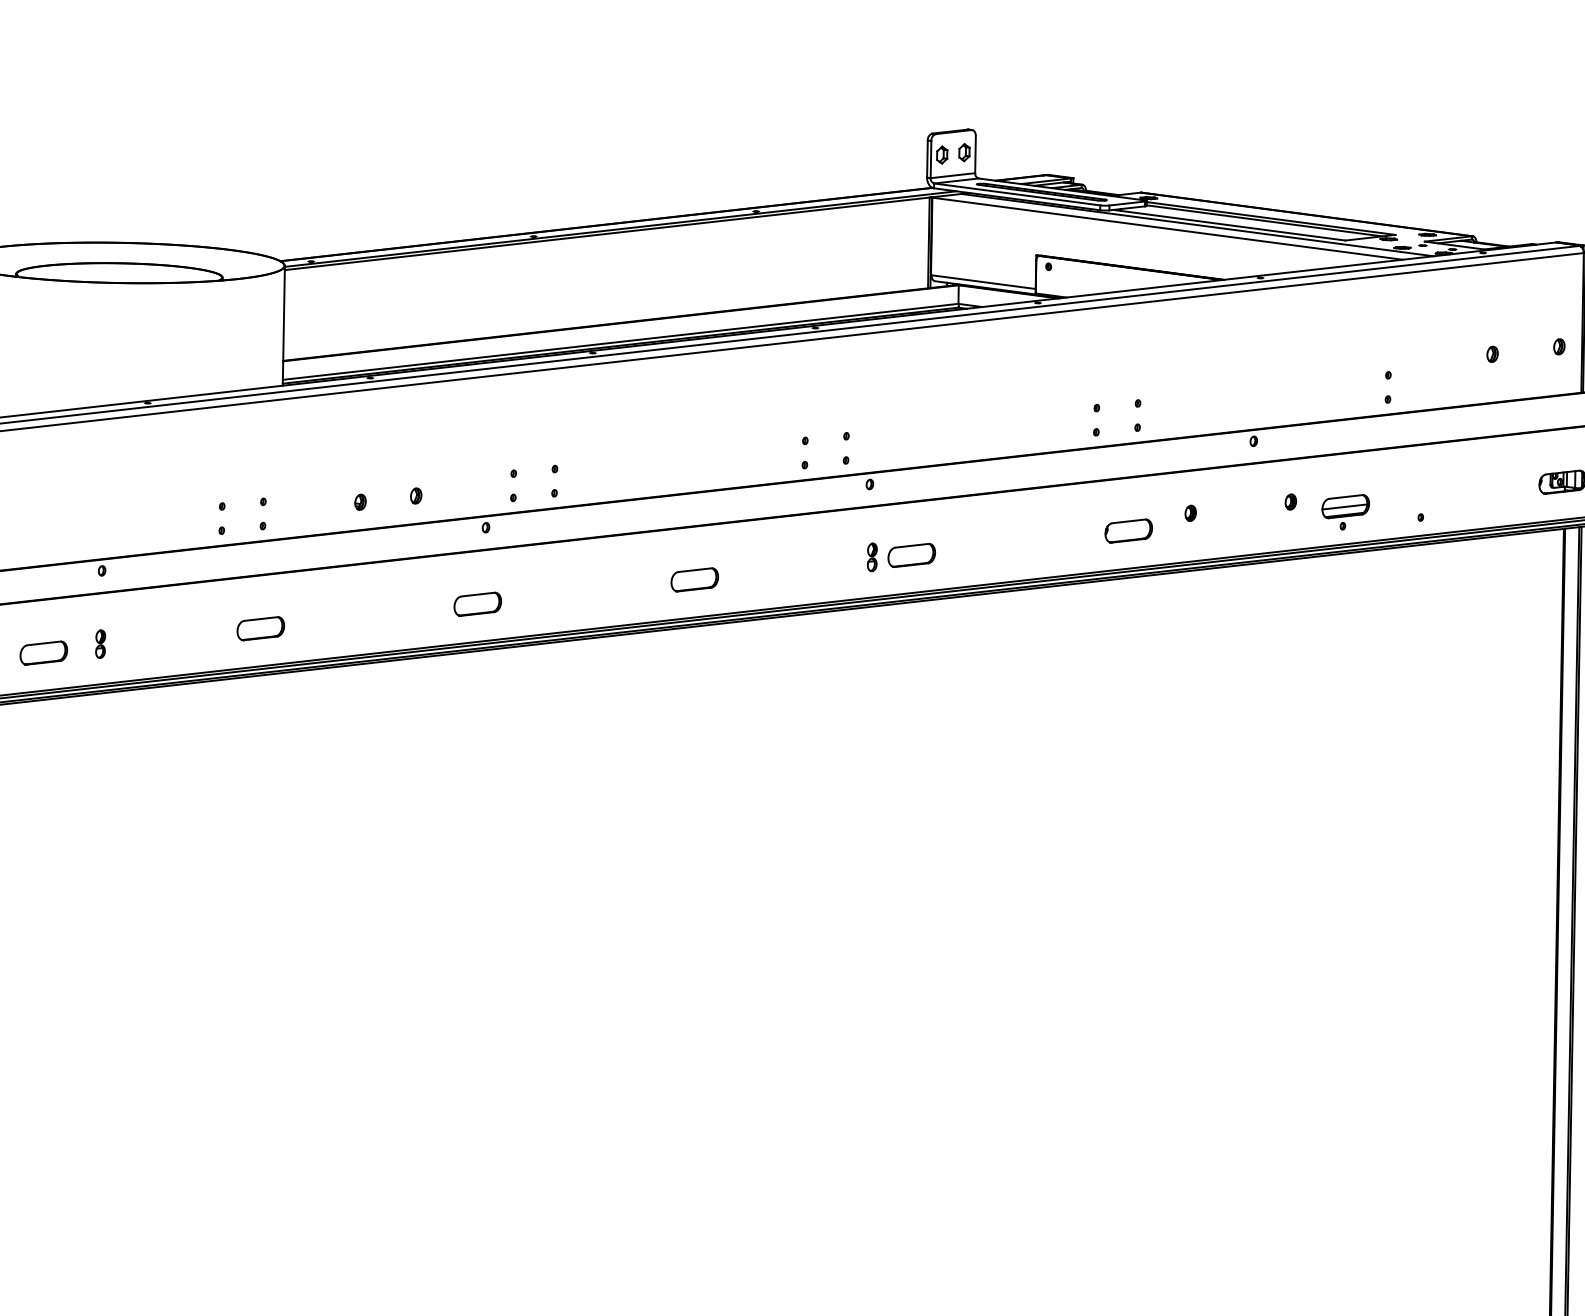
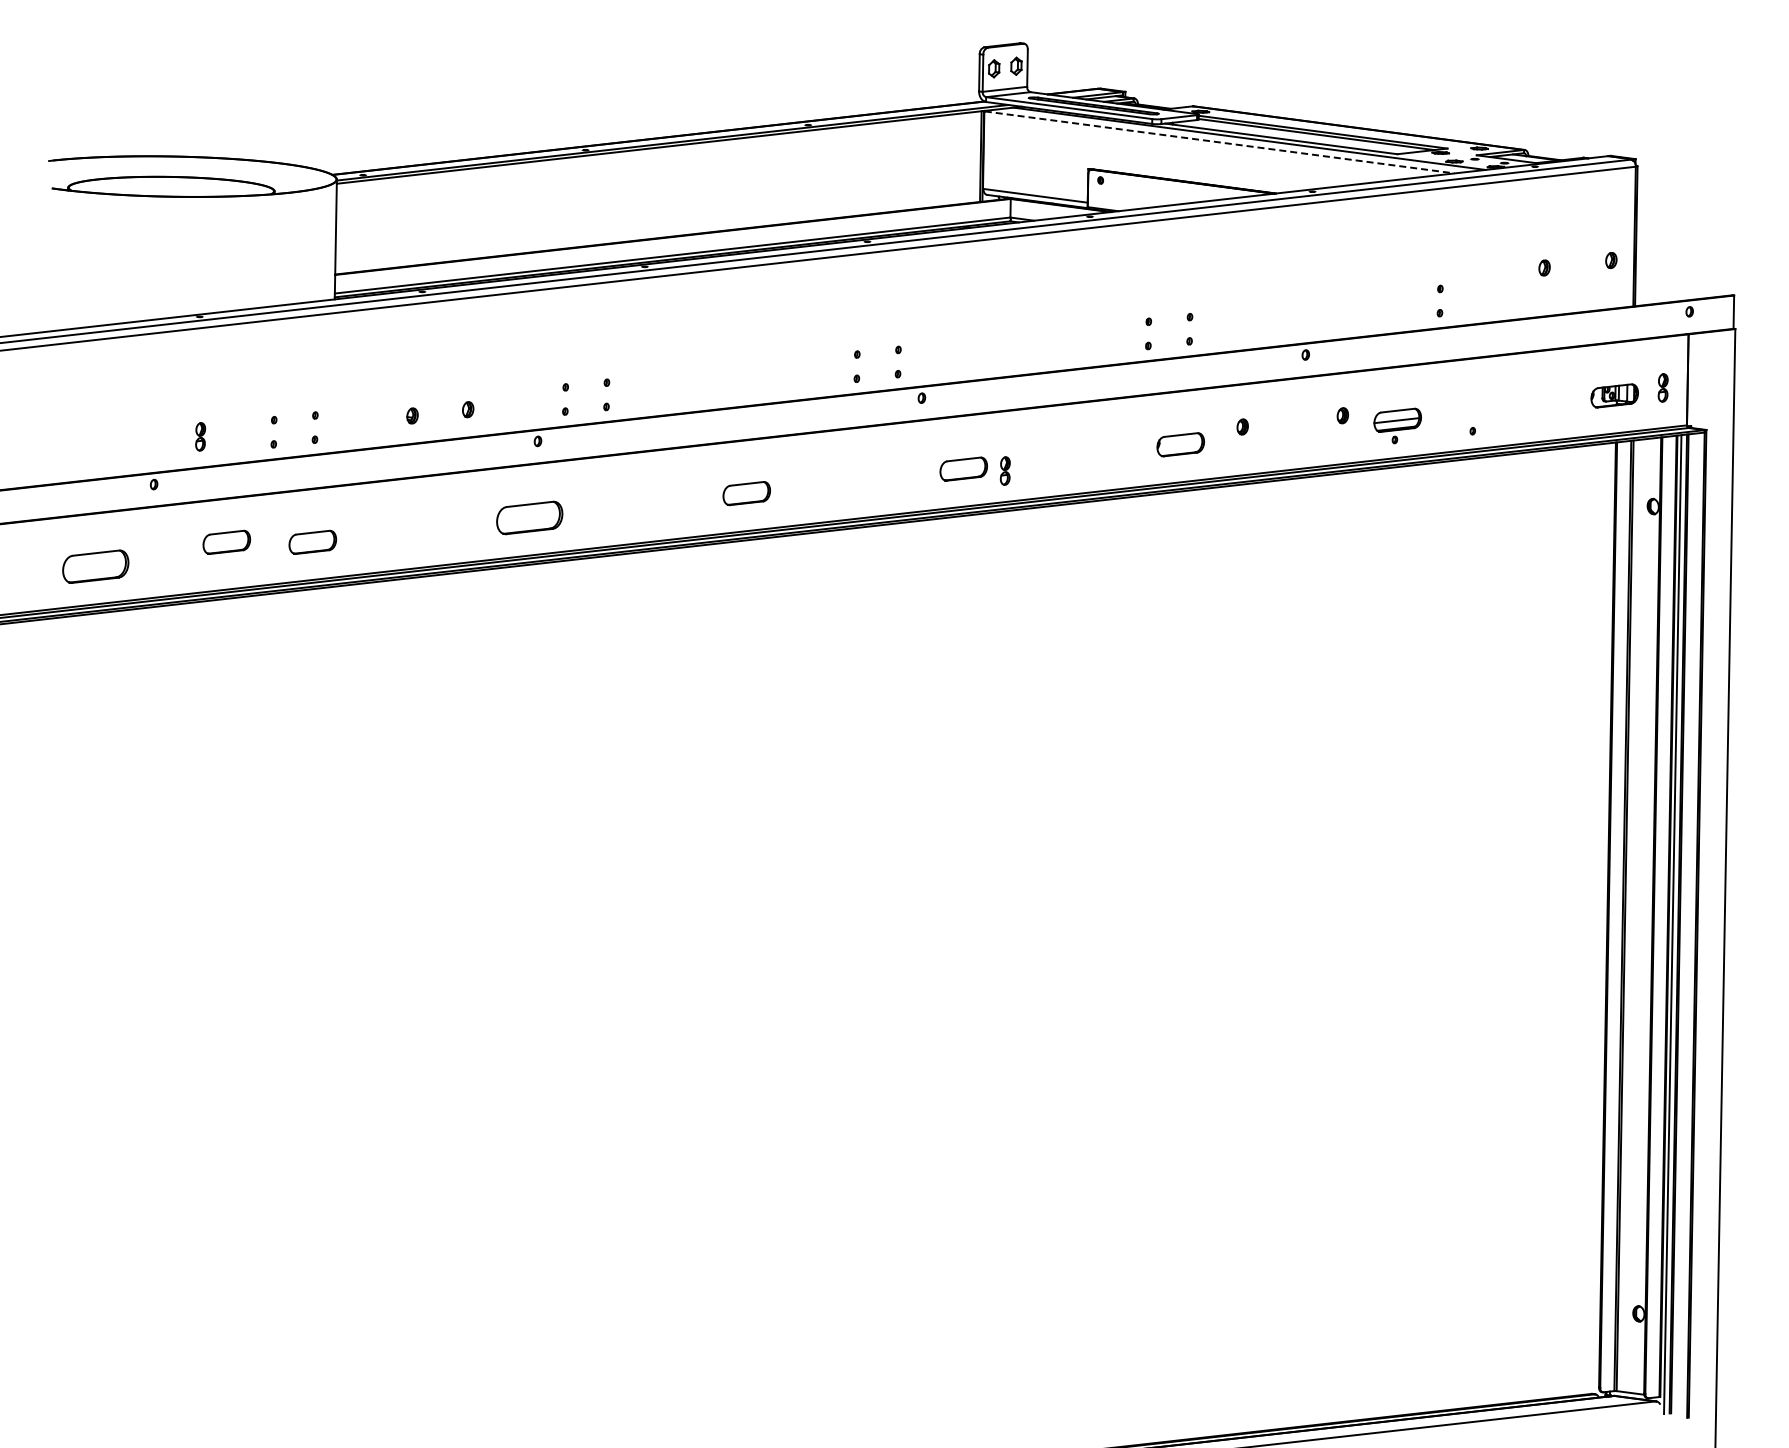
line: (1167, 228) -> (1219, 142), solid -> dashed
part: (871, 556) -> (1004, 470), moved
part: (477, 603) -> (529, 517), size x1.4
part: (174, 627) -> (226, 541), added
part: (100, 643) -> (200, 436), moved
part: (43, 652) -> (95, 566), size x1.4

